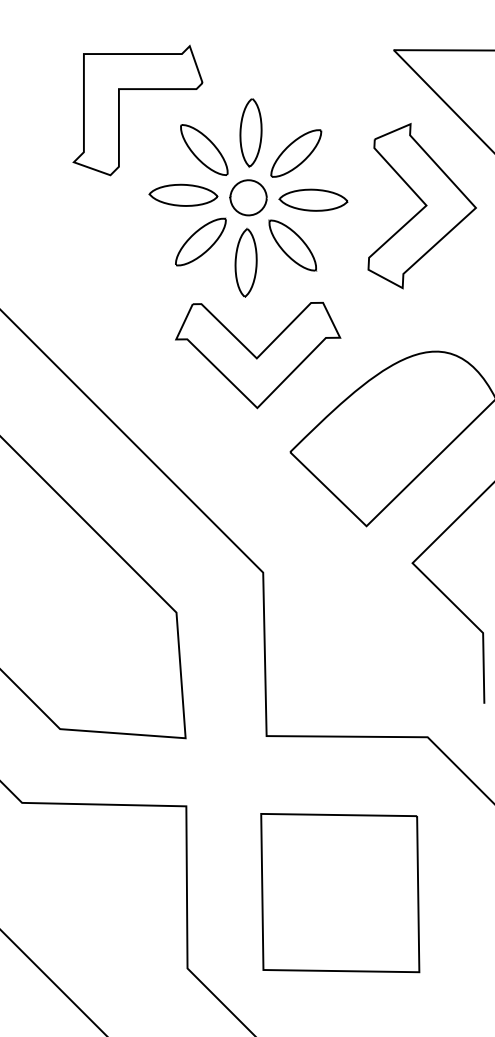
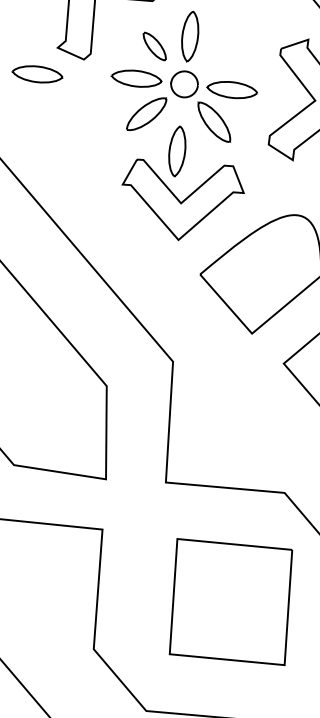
part: (204, 149) -> (154, 46), size x0.7
part: (296, 153) -> (222, 54), removed
part: (49, 199) -> (37, 73), added
part: (245, 262) -> (176, 151), moved
part: (340, 893) -> (231, 602), moved

